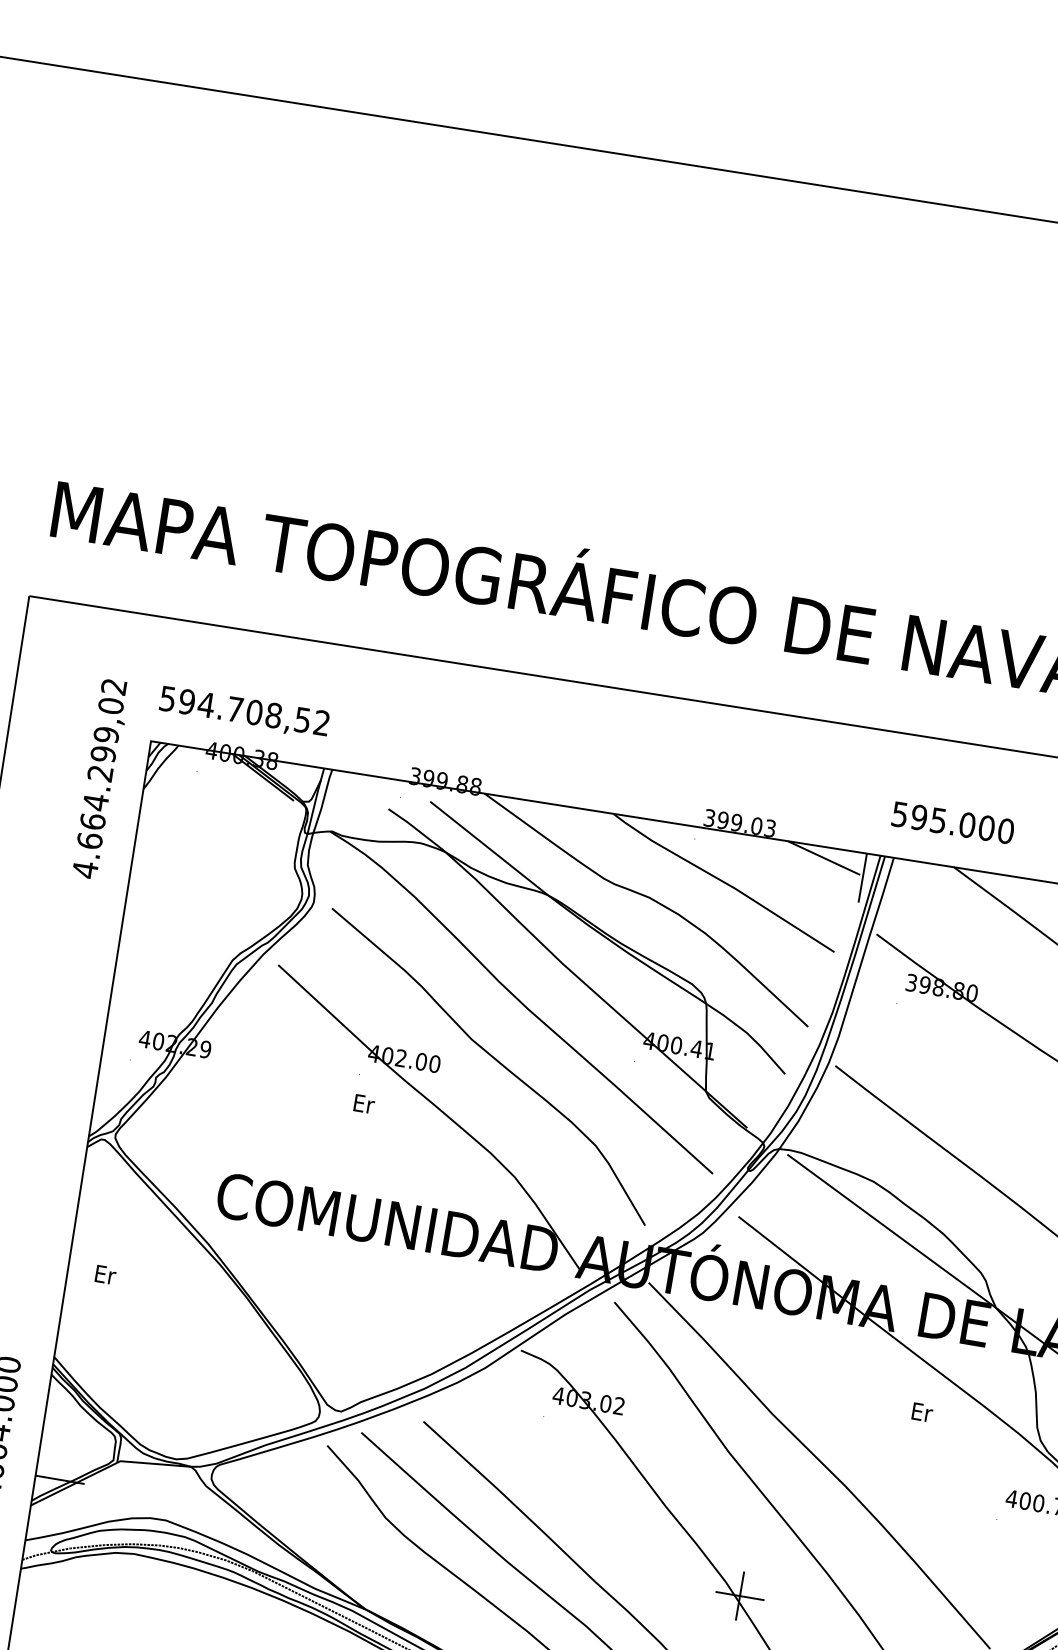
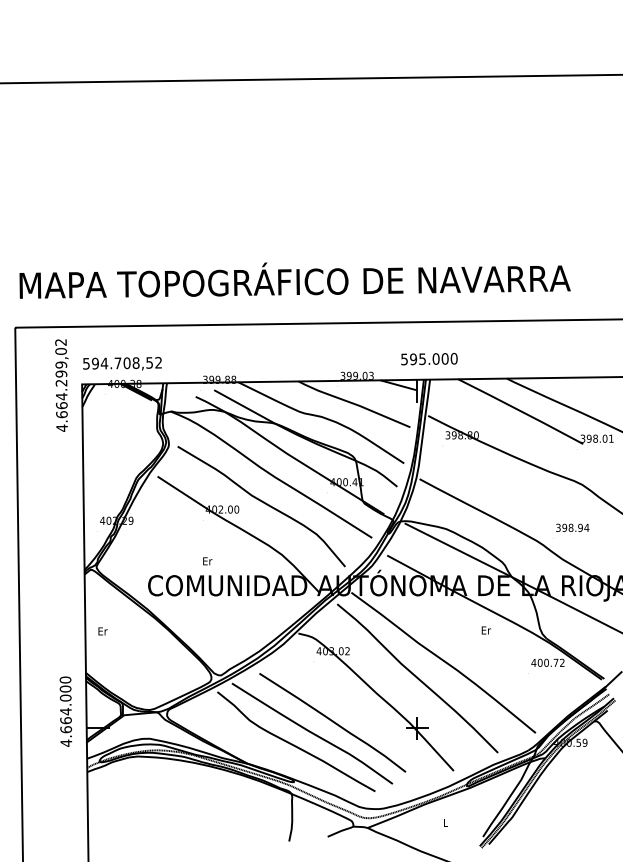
text: (99, 778) -> (61, 385), moved
text: (953, 821) -> (429, 358), moved
text: (363, 1104) -> (207, 561), moved

